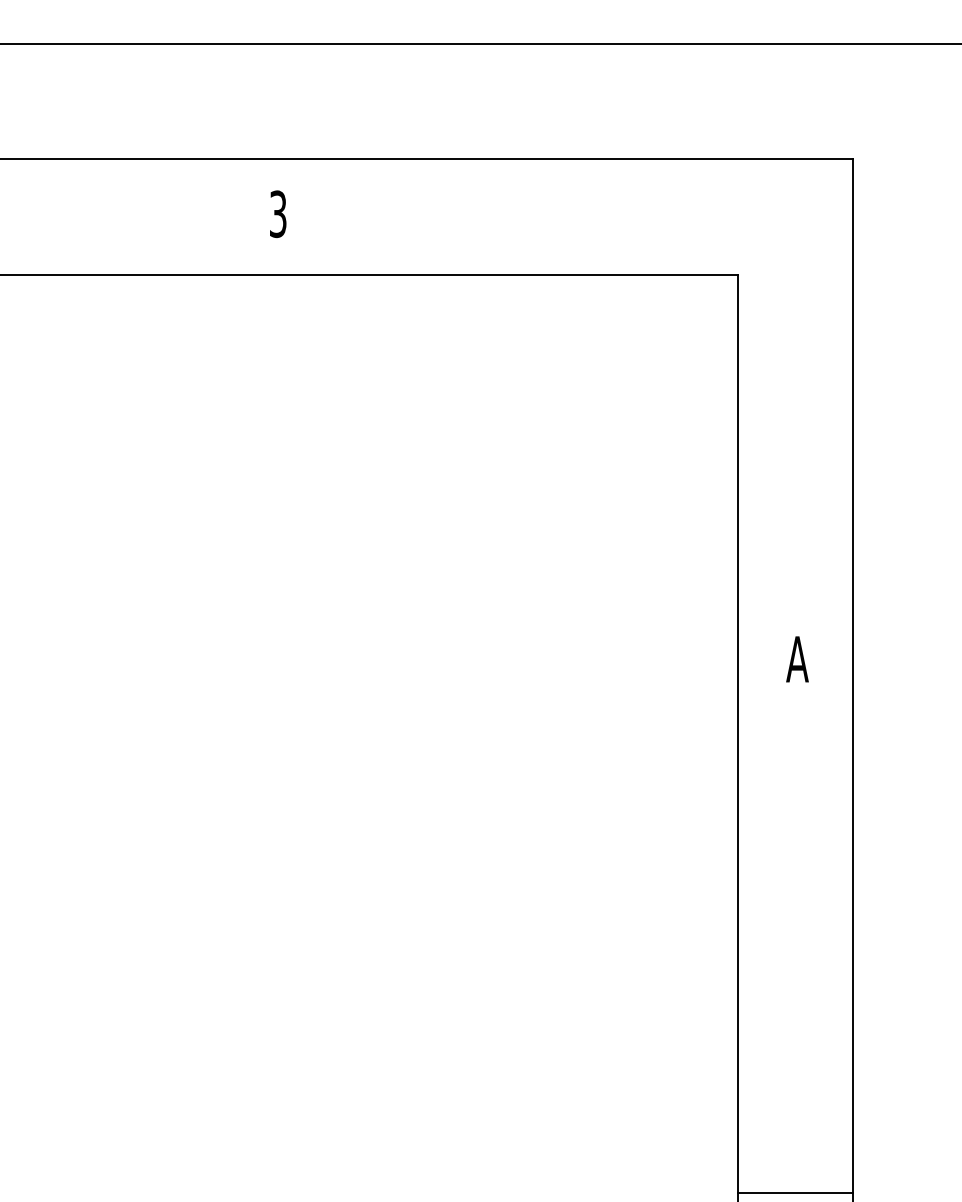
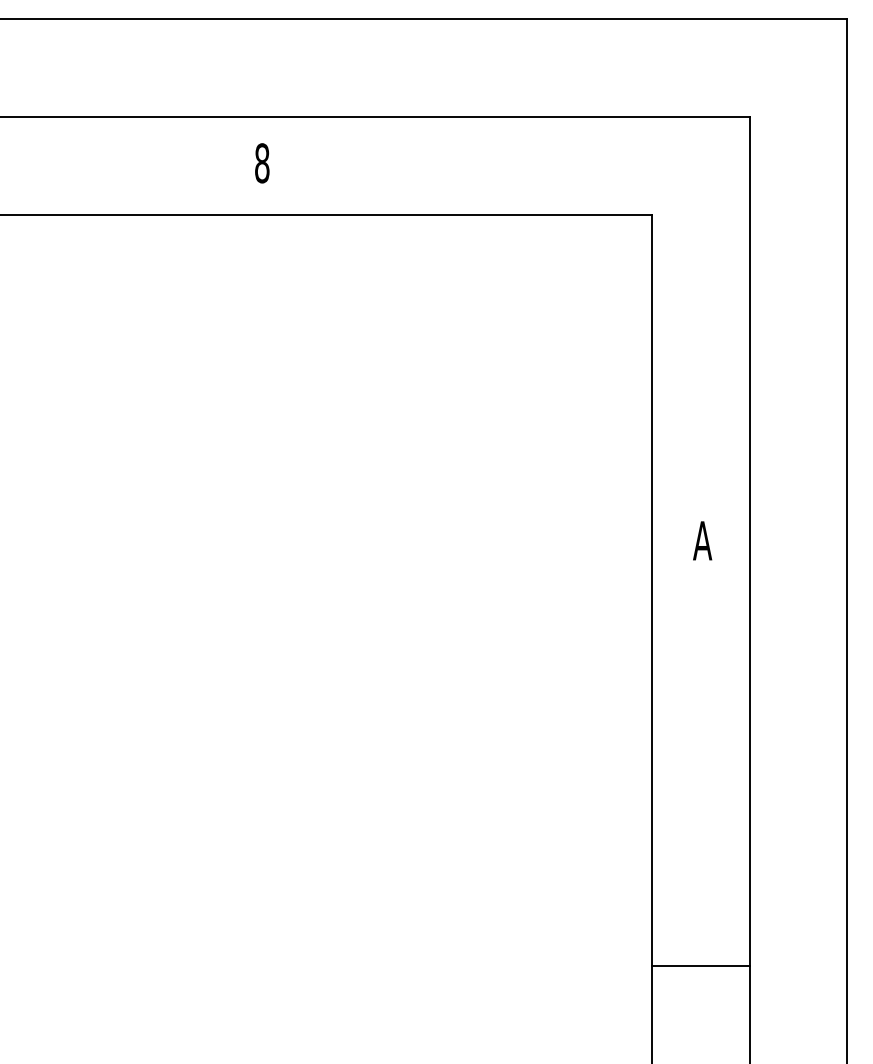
text: (278, 214) -> (262, 163), 3 -> 8
line: (795, 1191) -> (700, 965), moved

